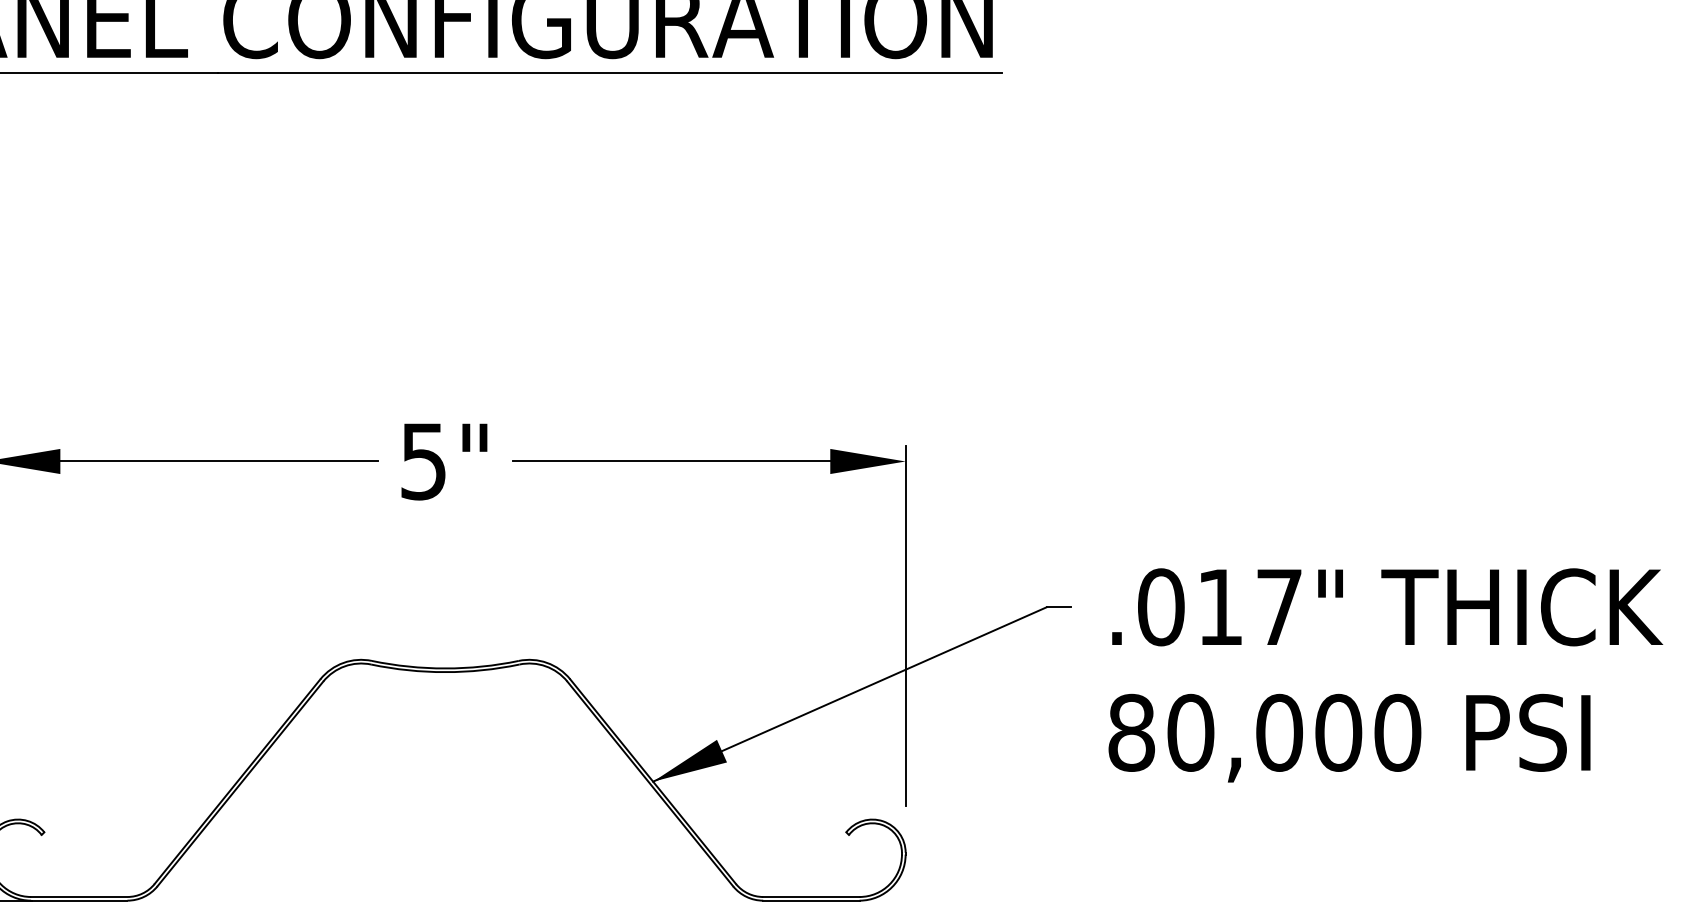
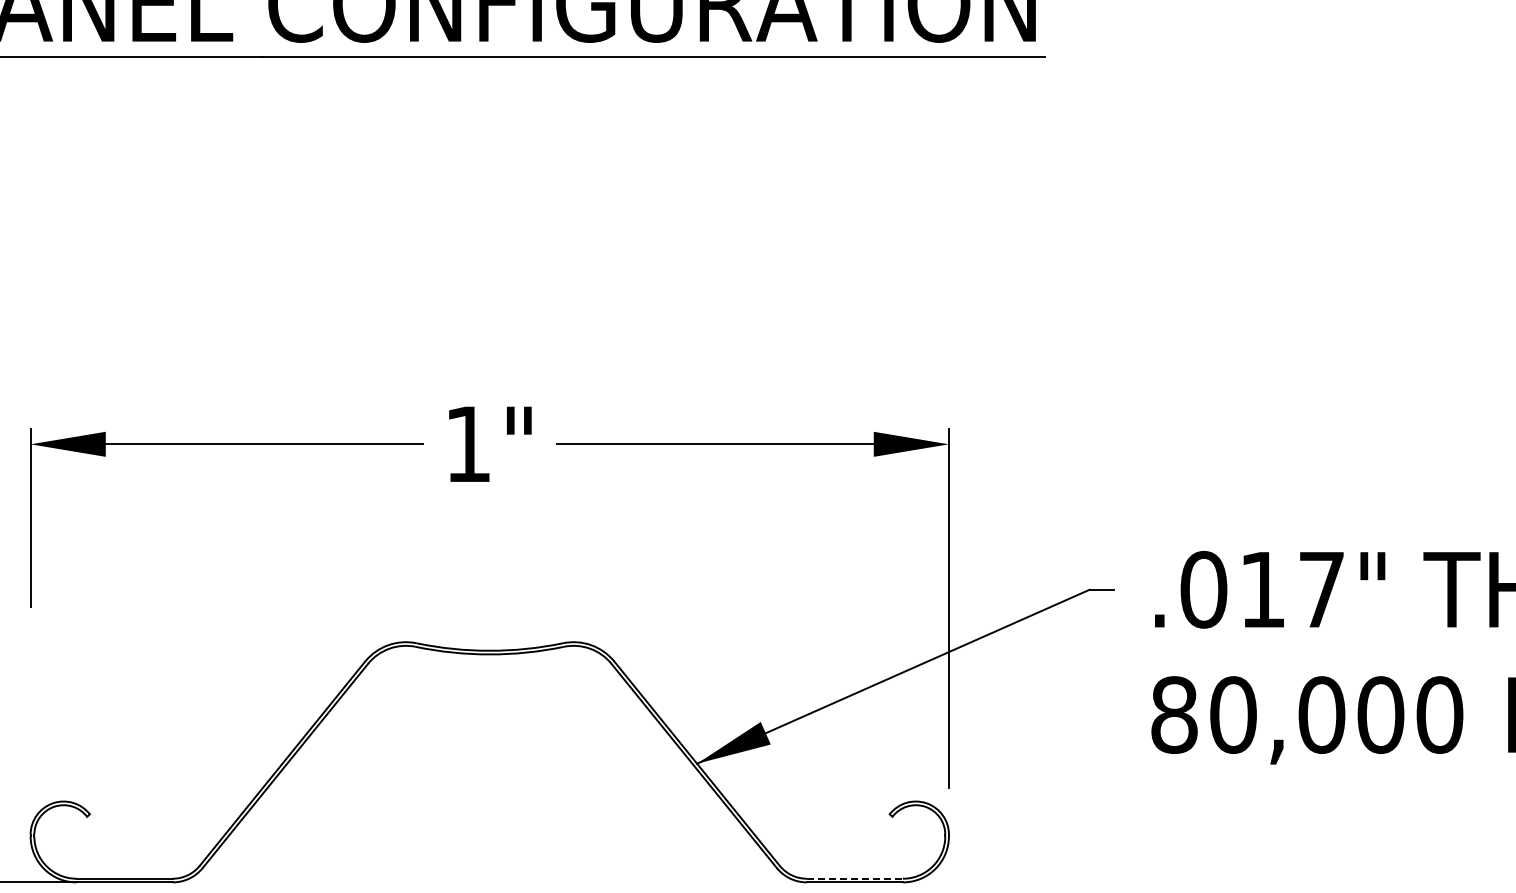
text: (423, 461) -> (468, 444), 5" -> 1"
line: (811, 896) -> (855, 878), solid -> dashed

